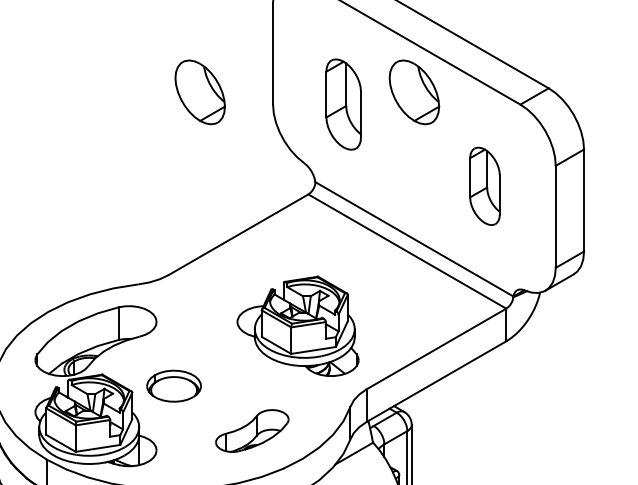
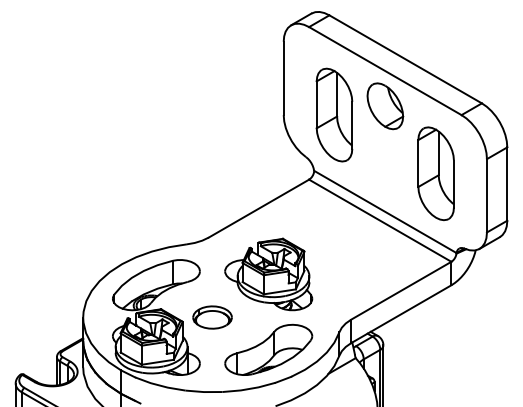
part: (200, 92) -> (231, 106), removed
part: (343, 103) -> (334, 114), size x1.43
part: (484, 185) -> (435, 173), size x1.67
part: (297, 326) -> (268, 274), moved
part: (251, 430) -> (268, 349), size x1.67

